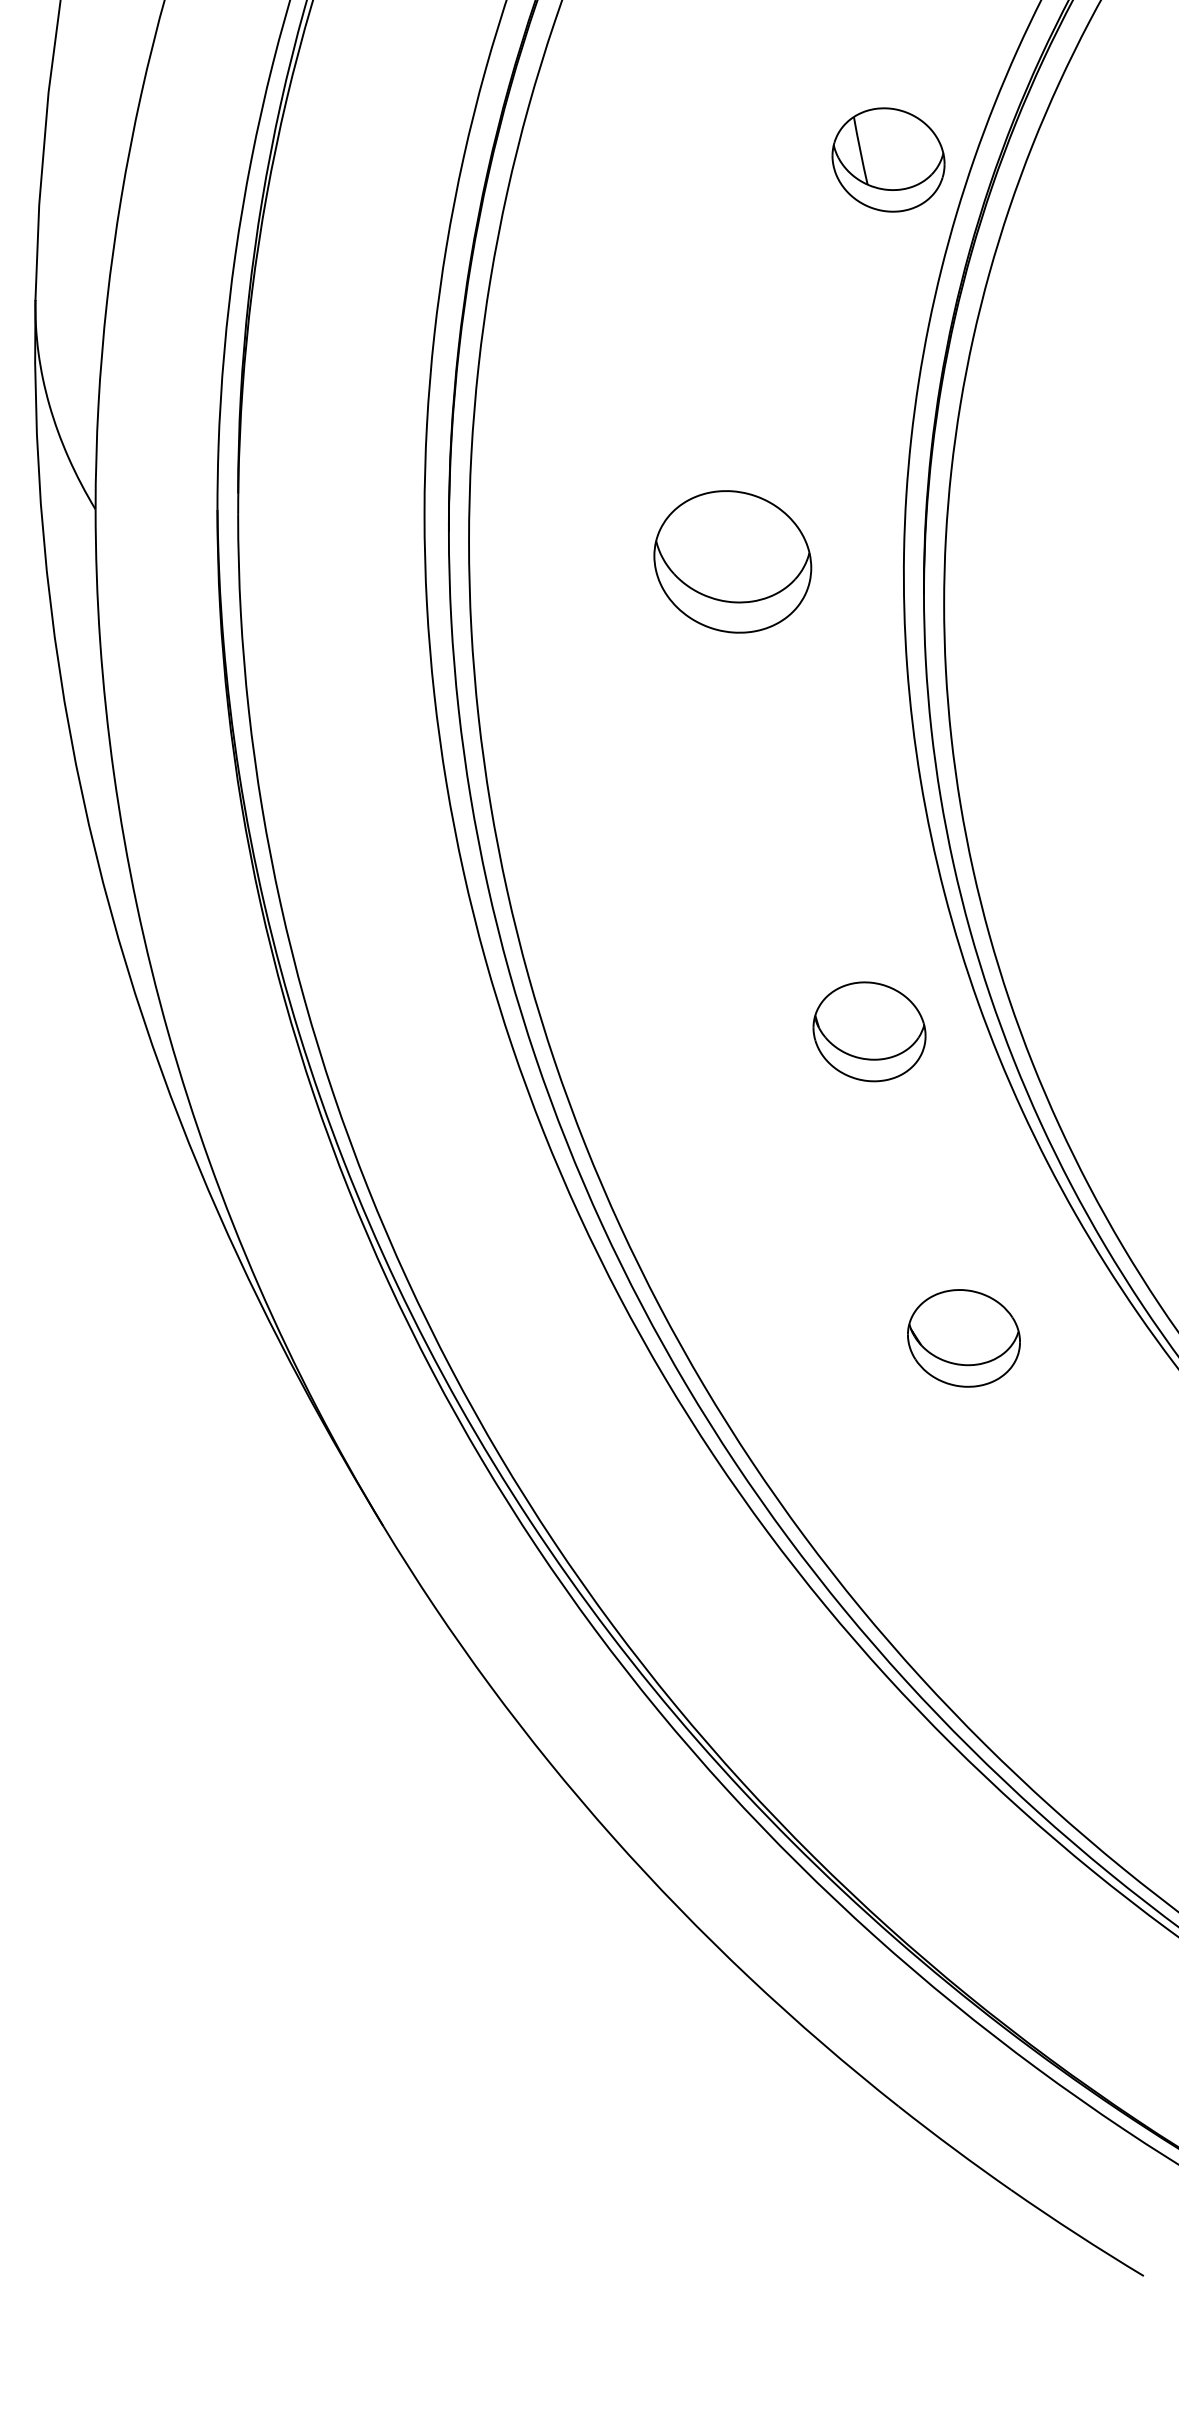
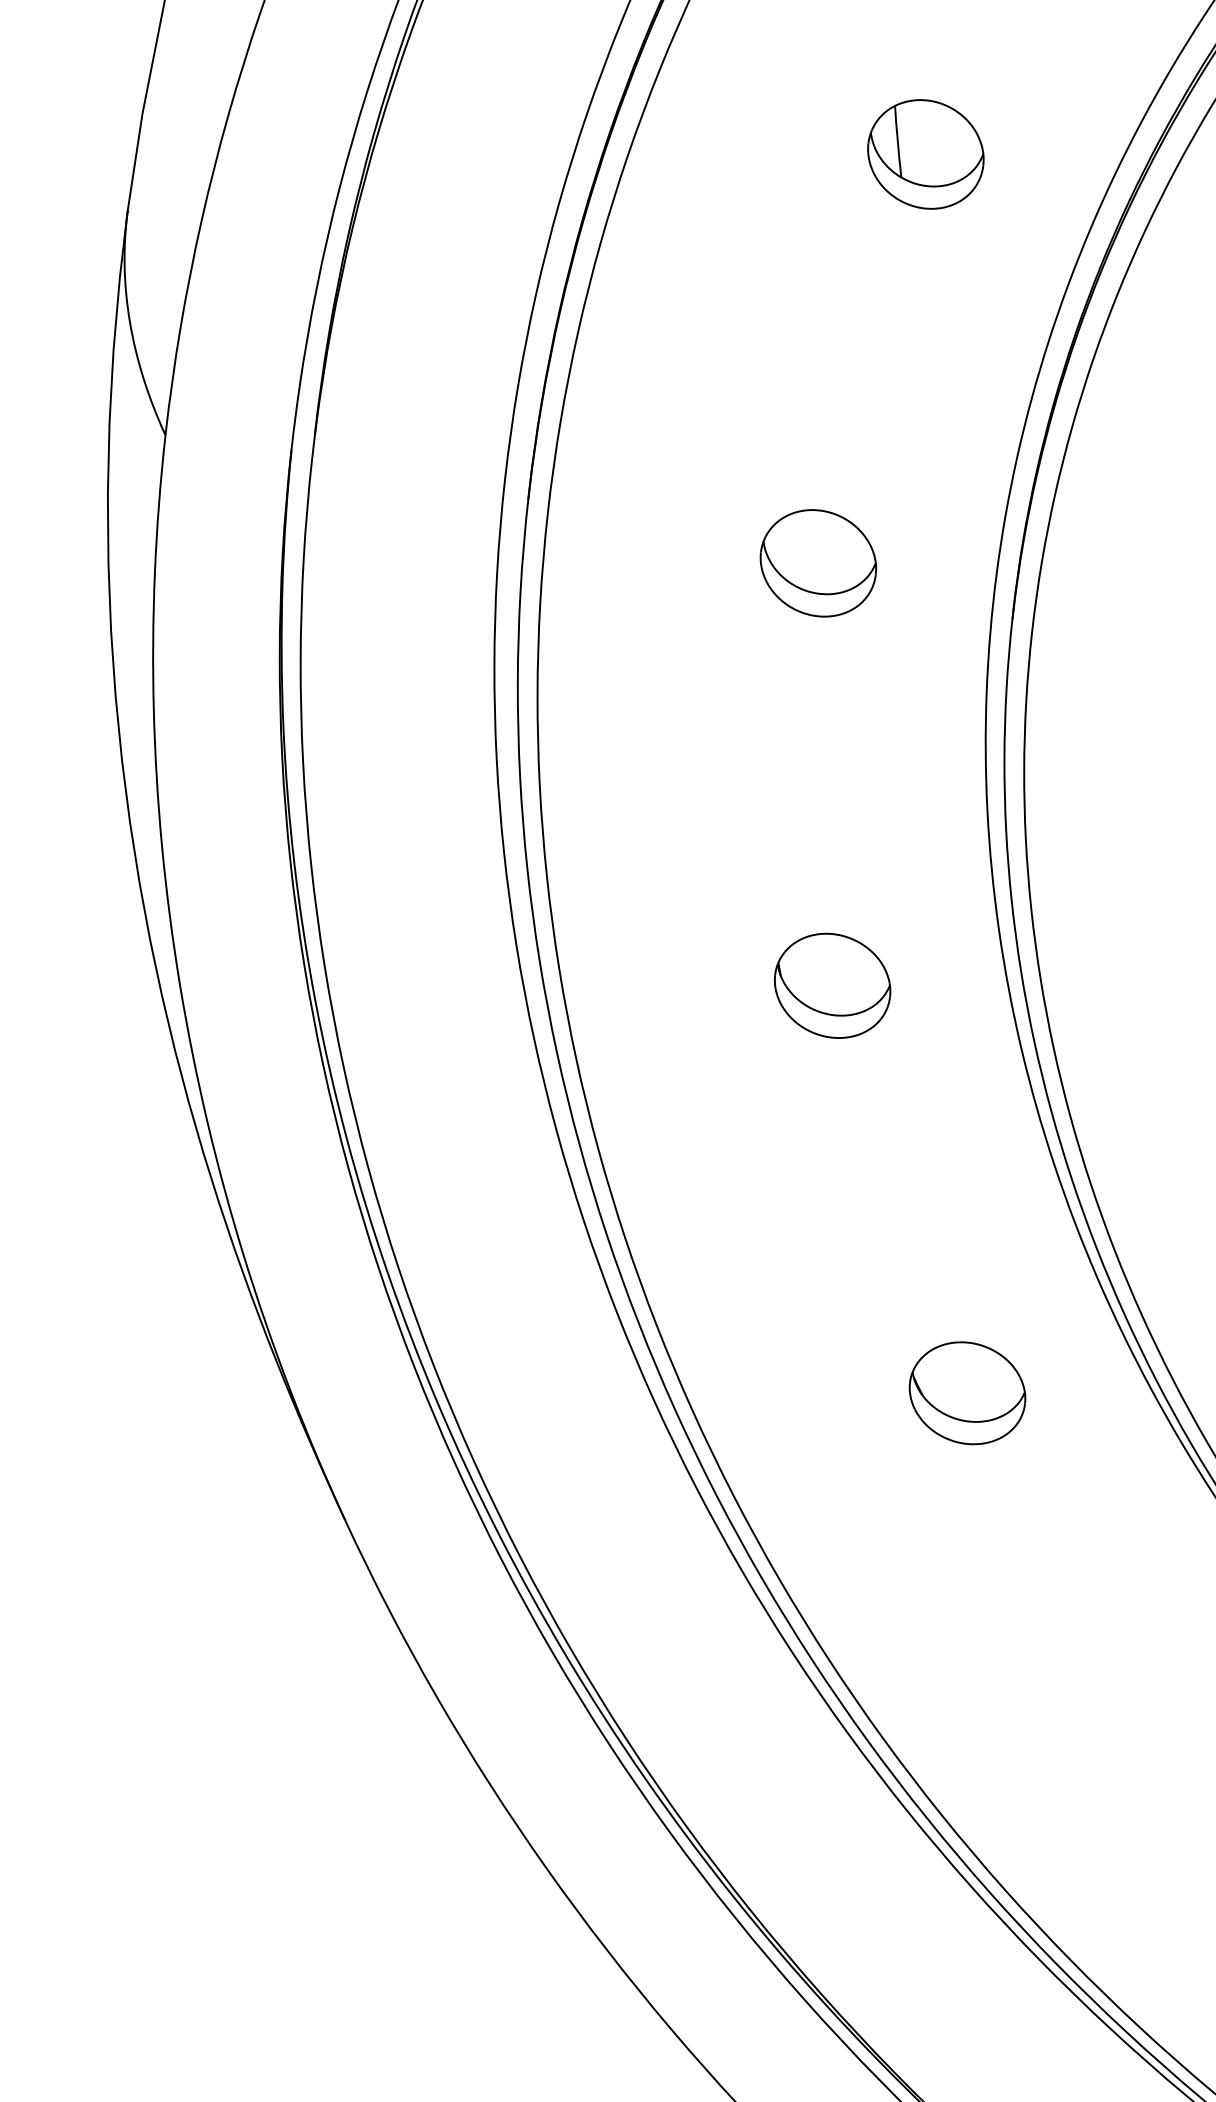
part: (888, 159) -> (925, 153), moved
part: (732, 561) -> (818, 562), size x0.71
part: (869, 1031) -> (832, 985), moved

